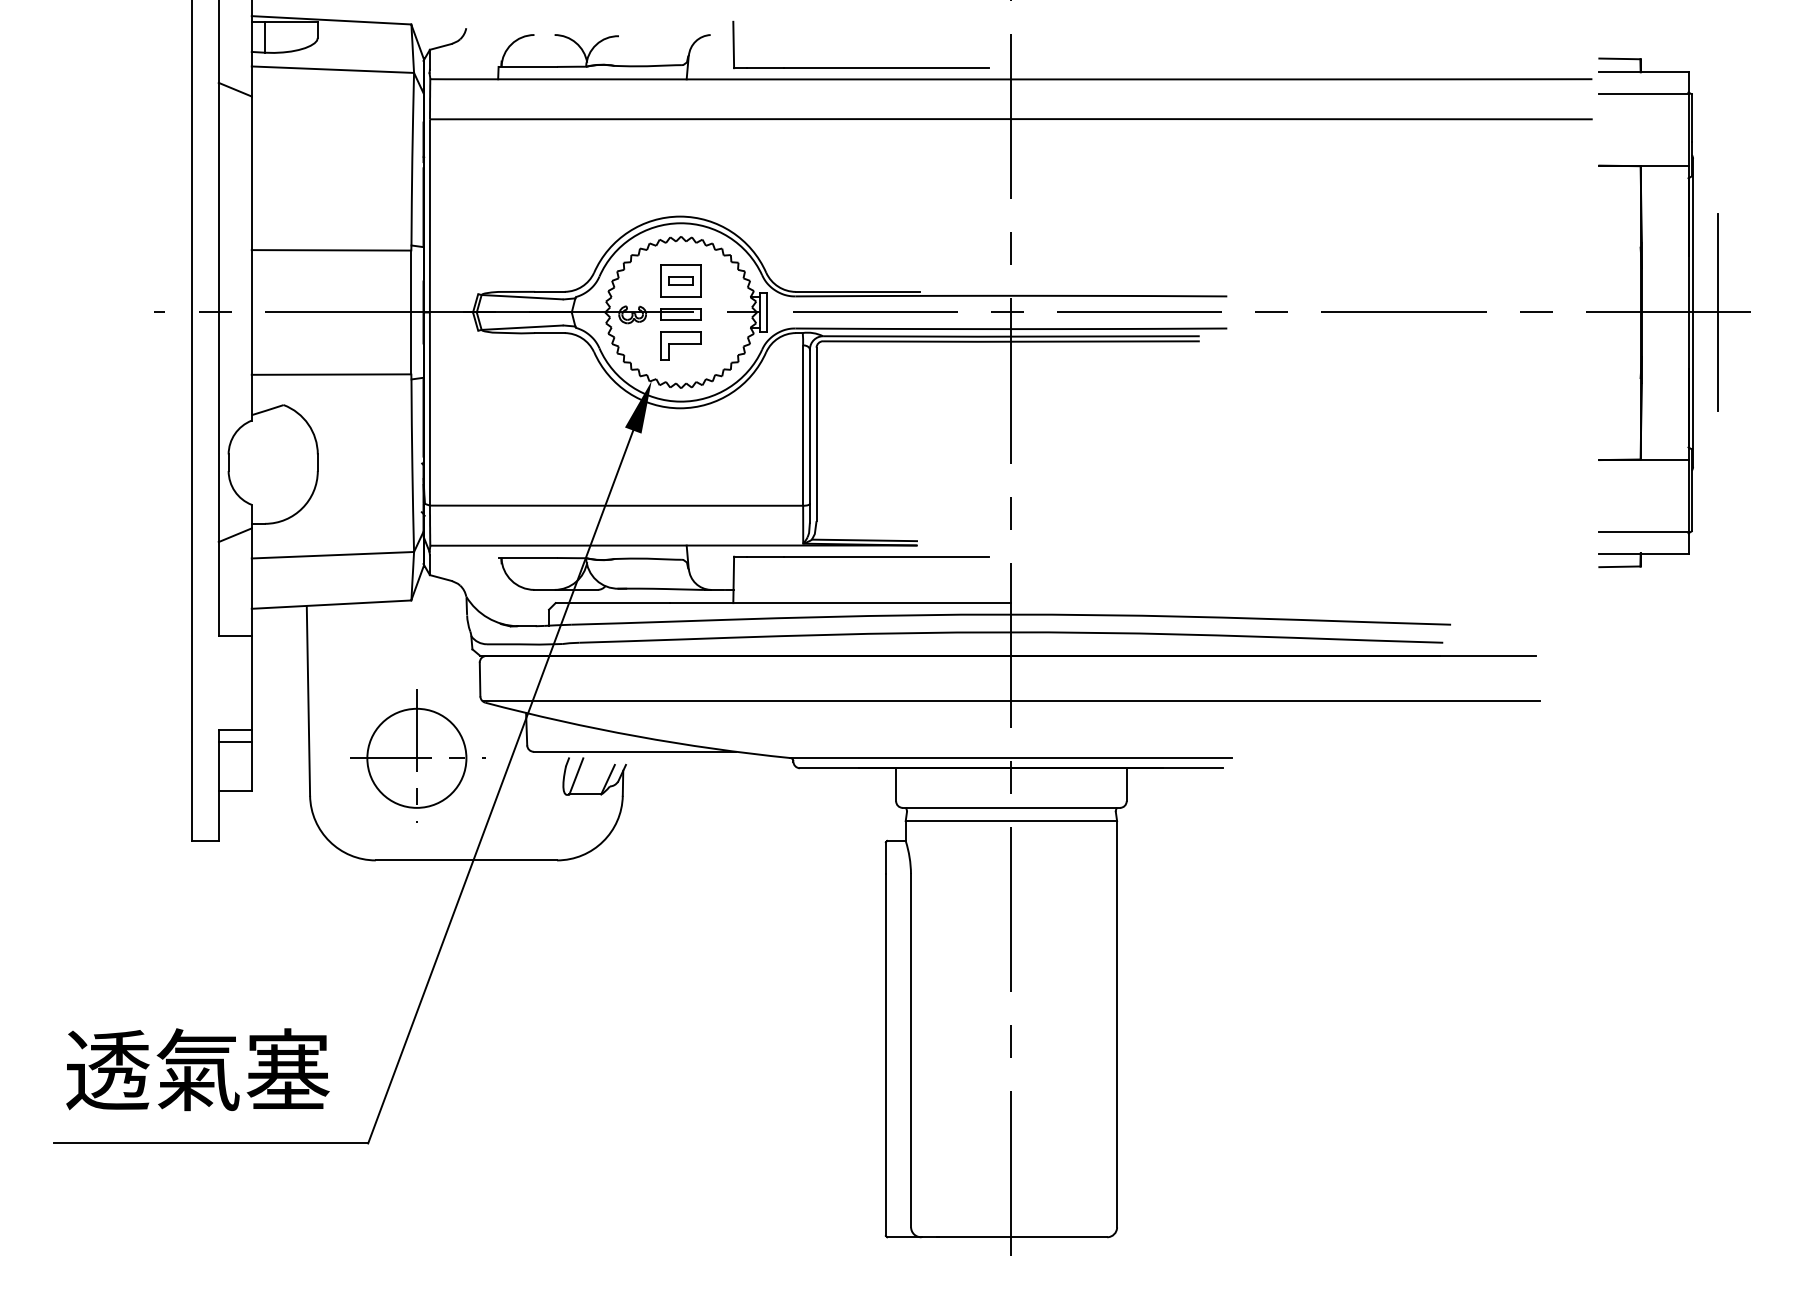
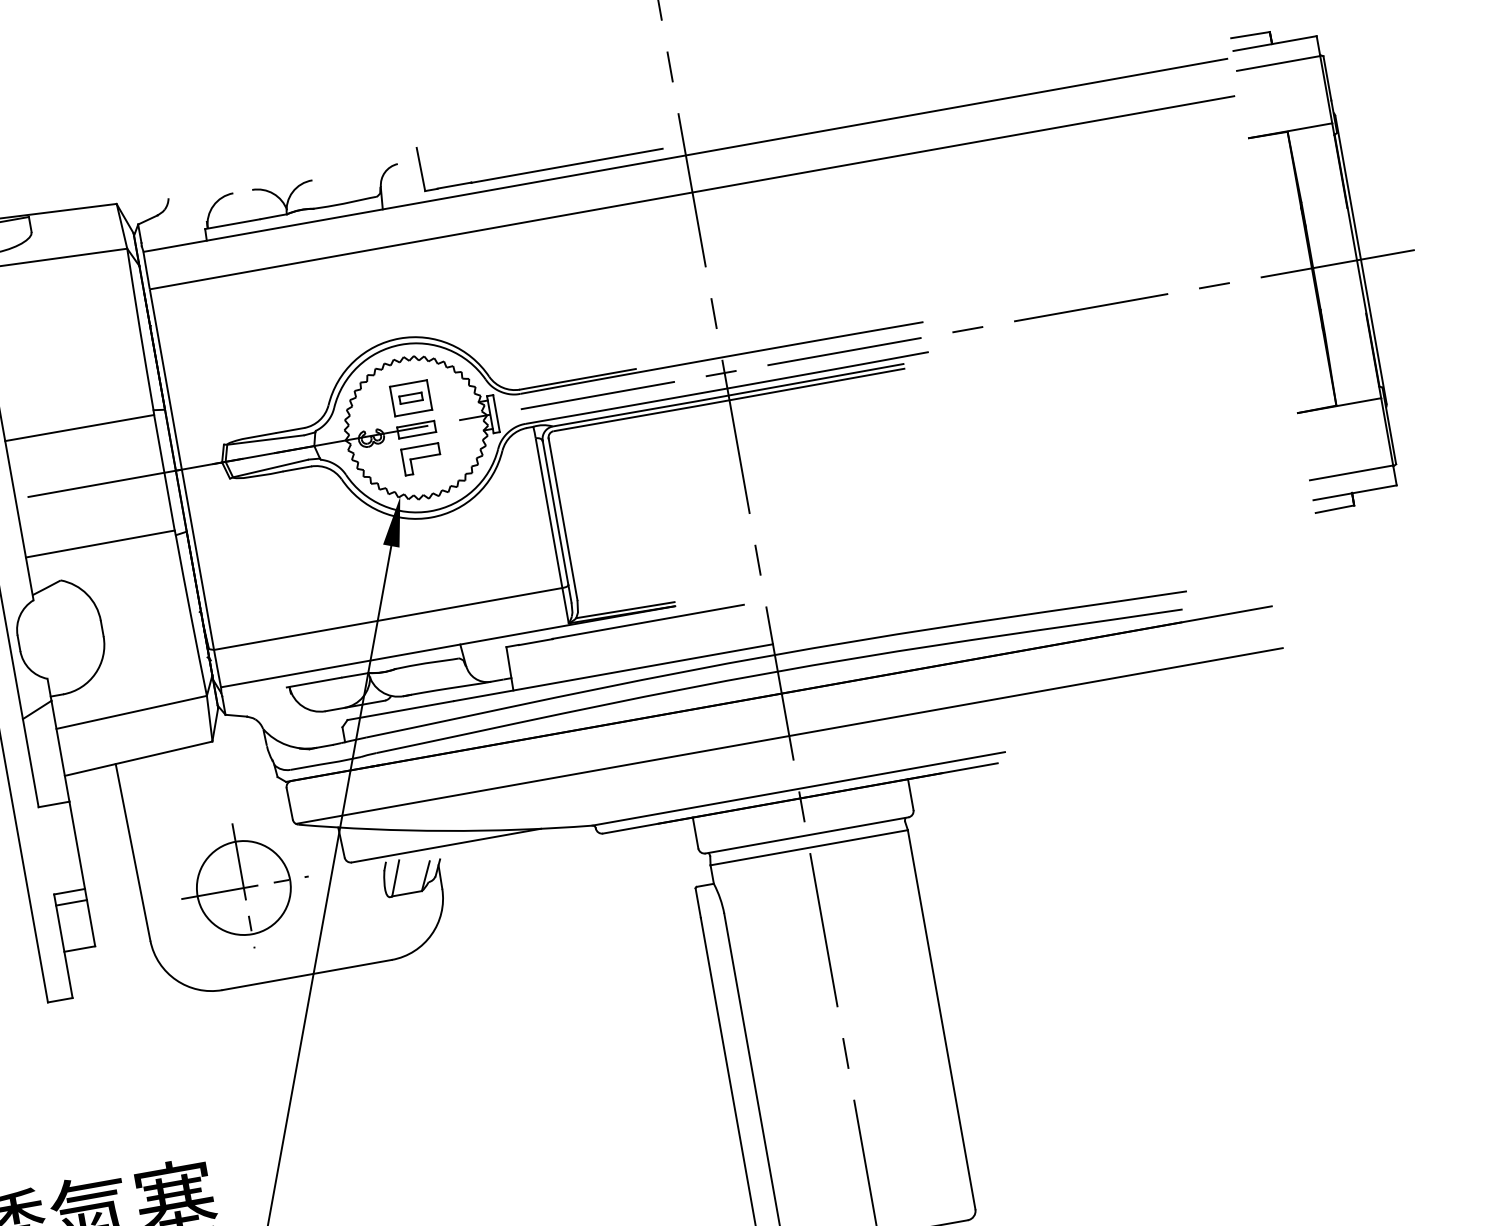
line: (1718, 312) -> (1384, 255), removed

